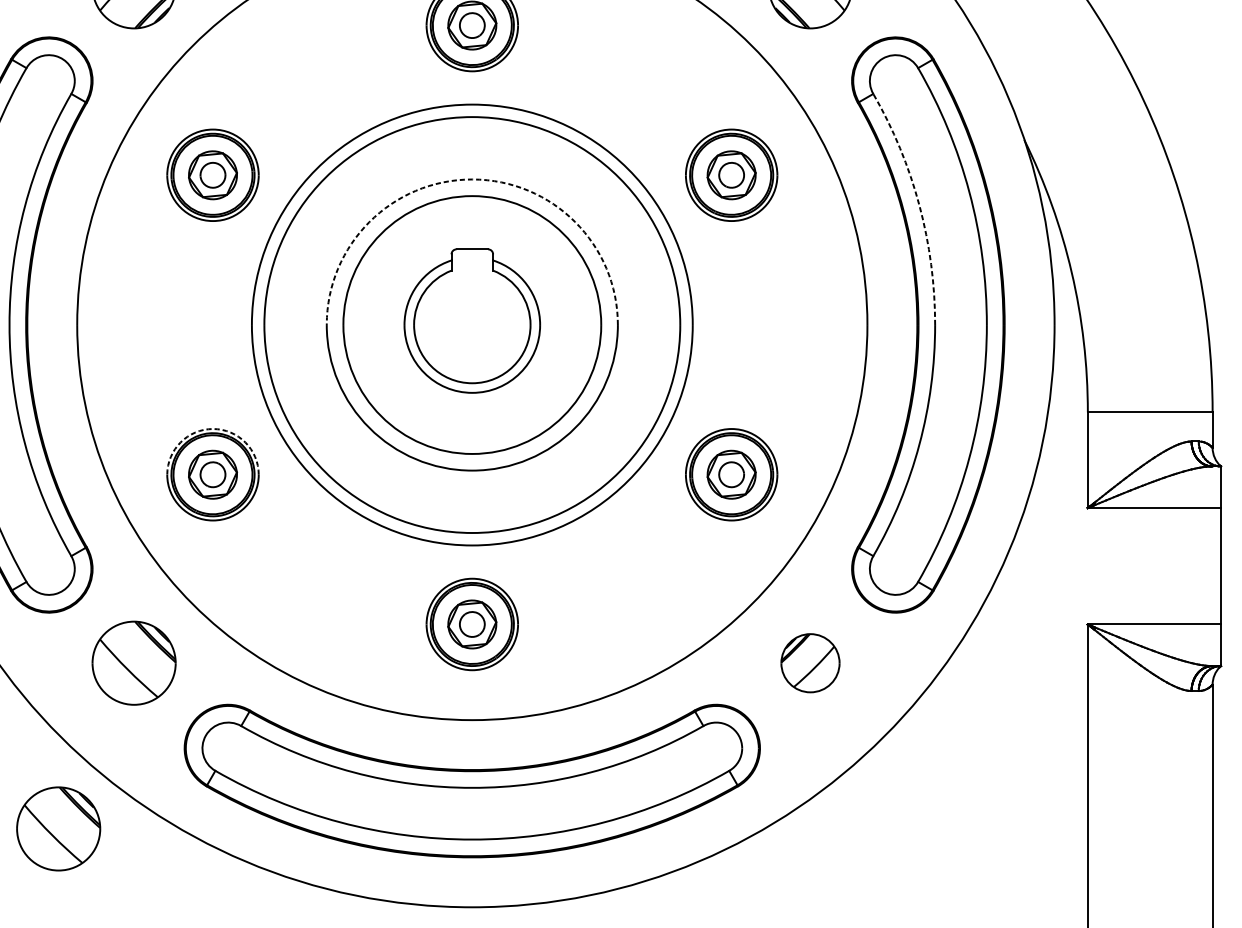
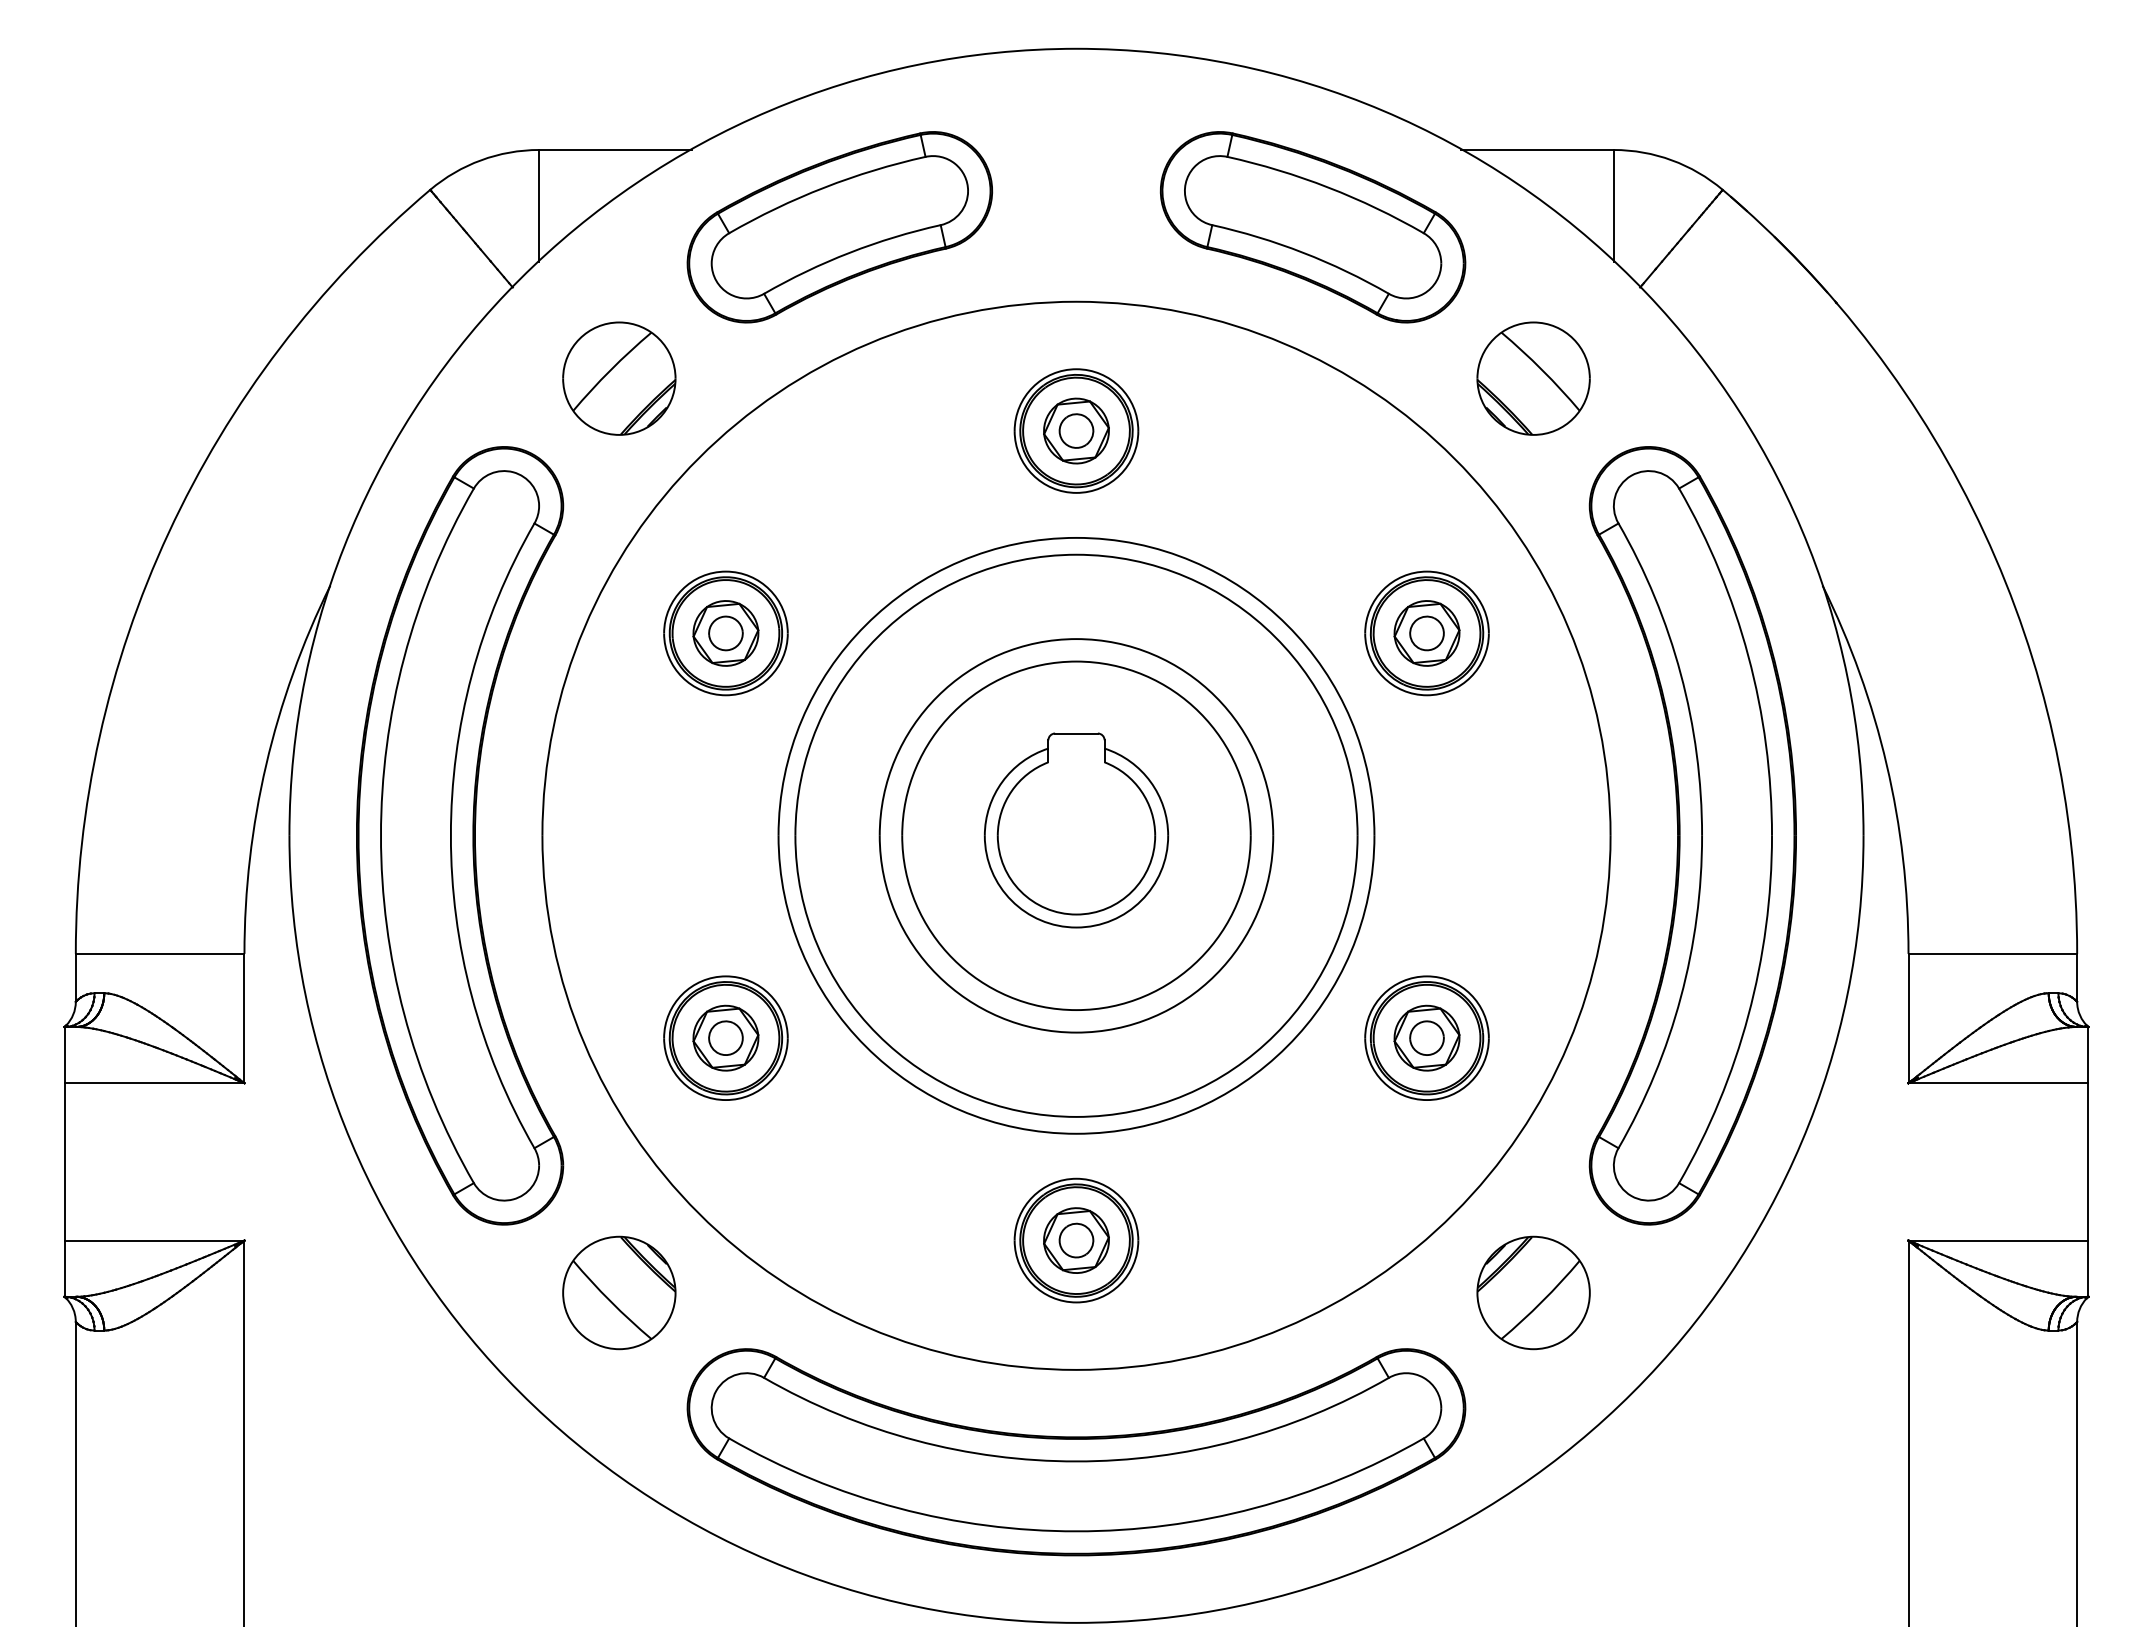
arc: (472, 179) -> (1076, 639), dashed -> solid
arc: (919, 205) -> (1680, 674), dashed -> solid
arc: (212, 429) -> (725, 976), dashed -> solid
part: (810, 662) -> (1533, 1292), size x1.43
part: (58, 828) -> (517, 1516), removed

